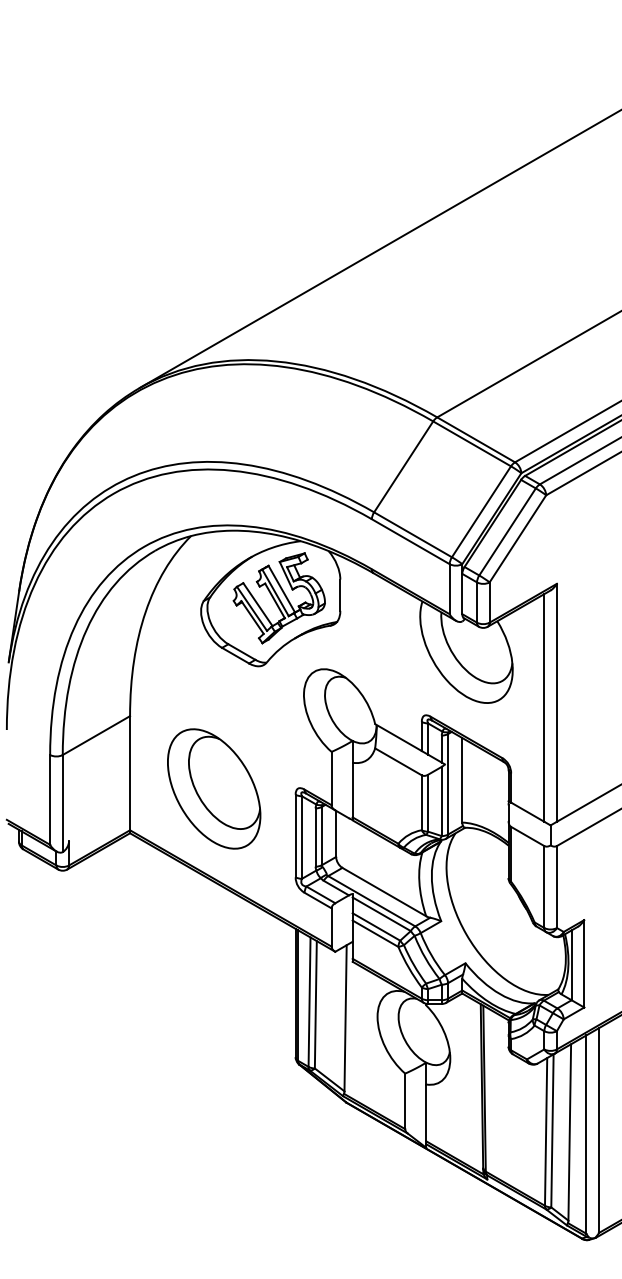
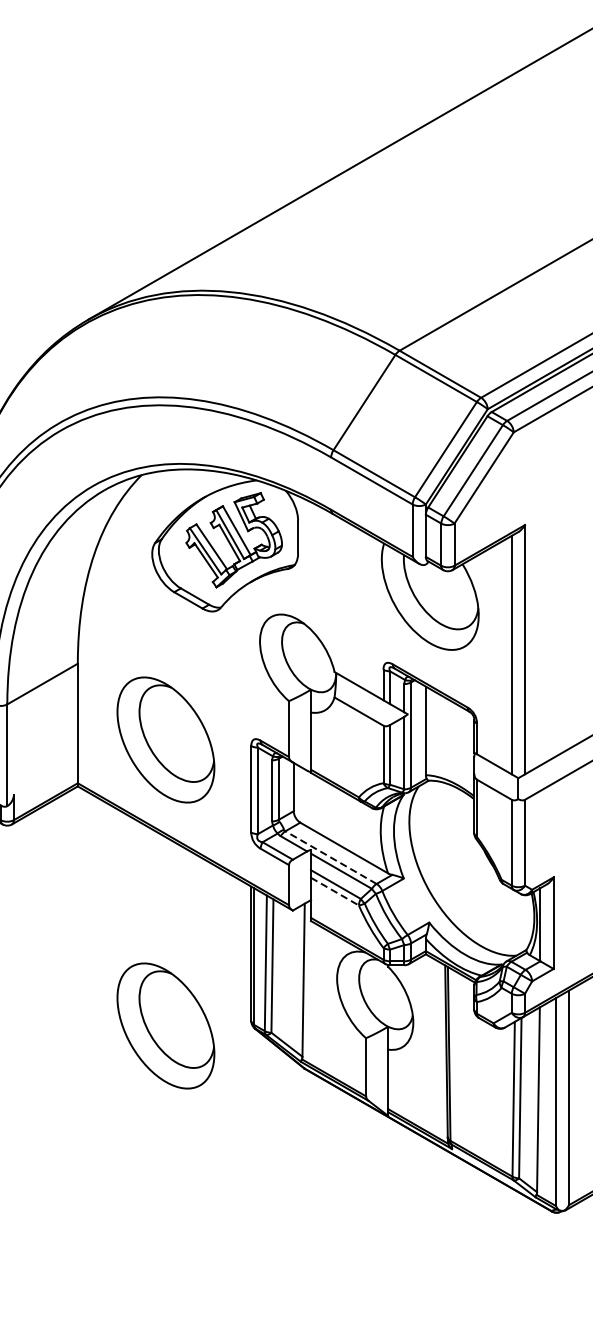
line: (371, 901) -> (330, 857), solid -> dashed
line: (375, 933) -> (334, 891), solid -> dashed
part: (214, 1061) -> (166, 1025), added

